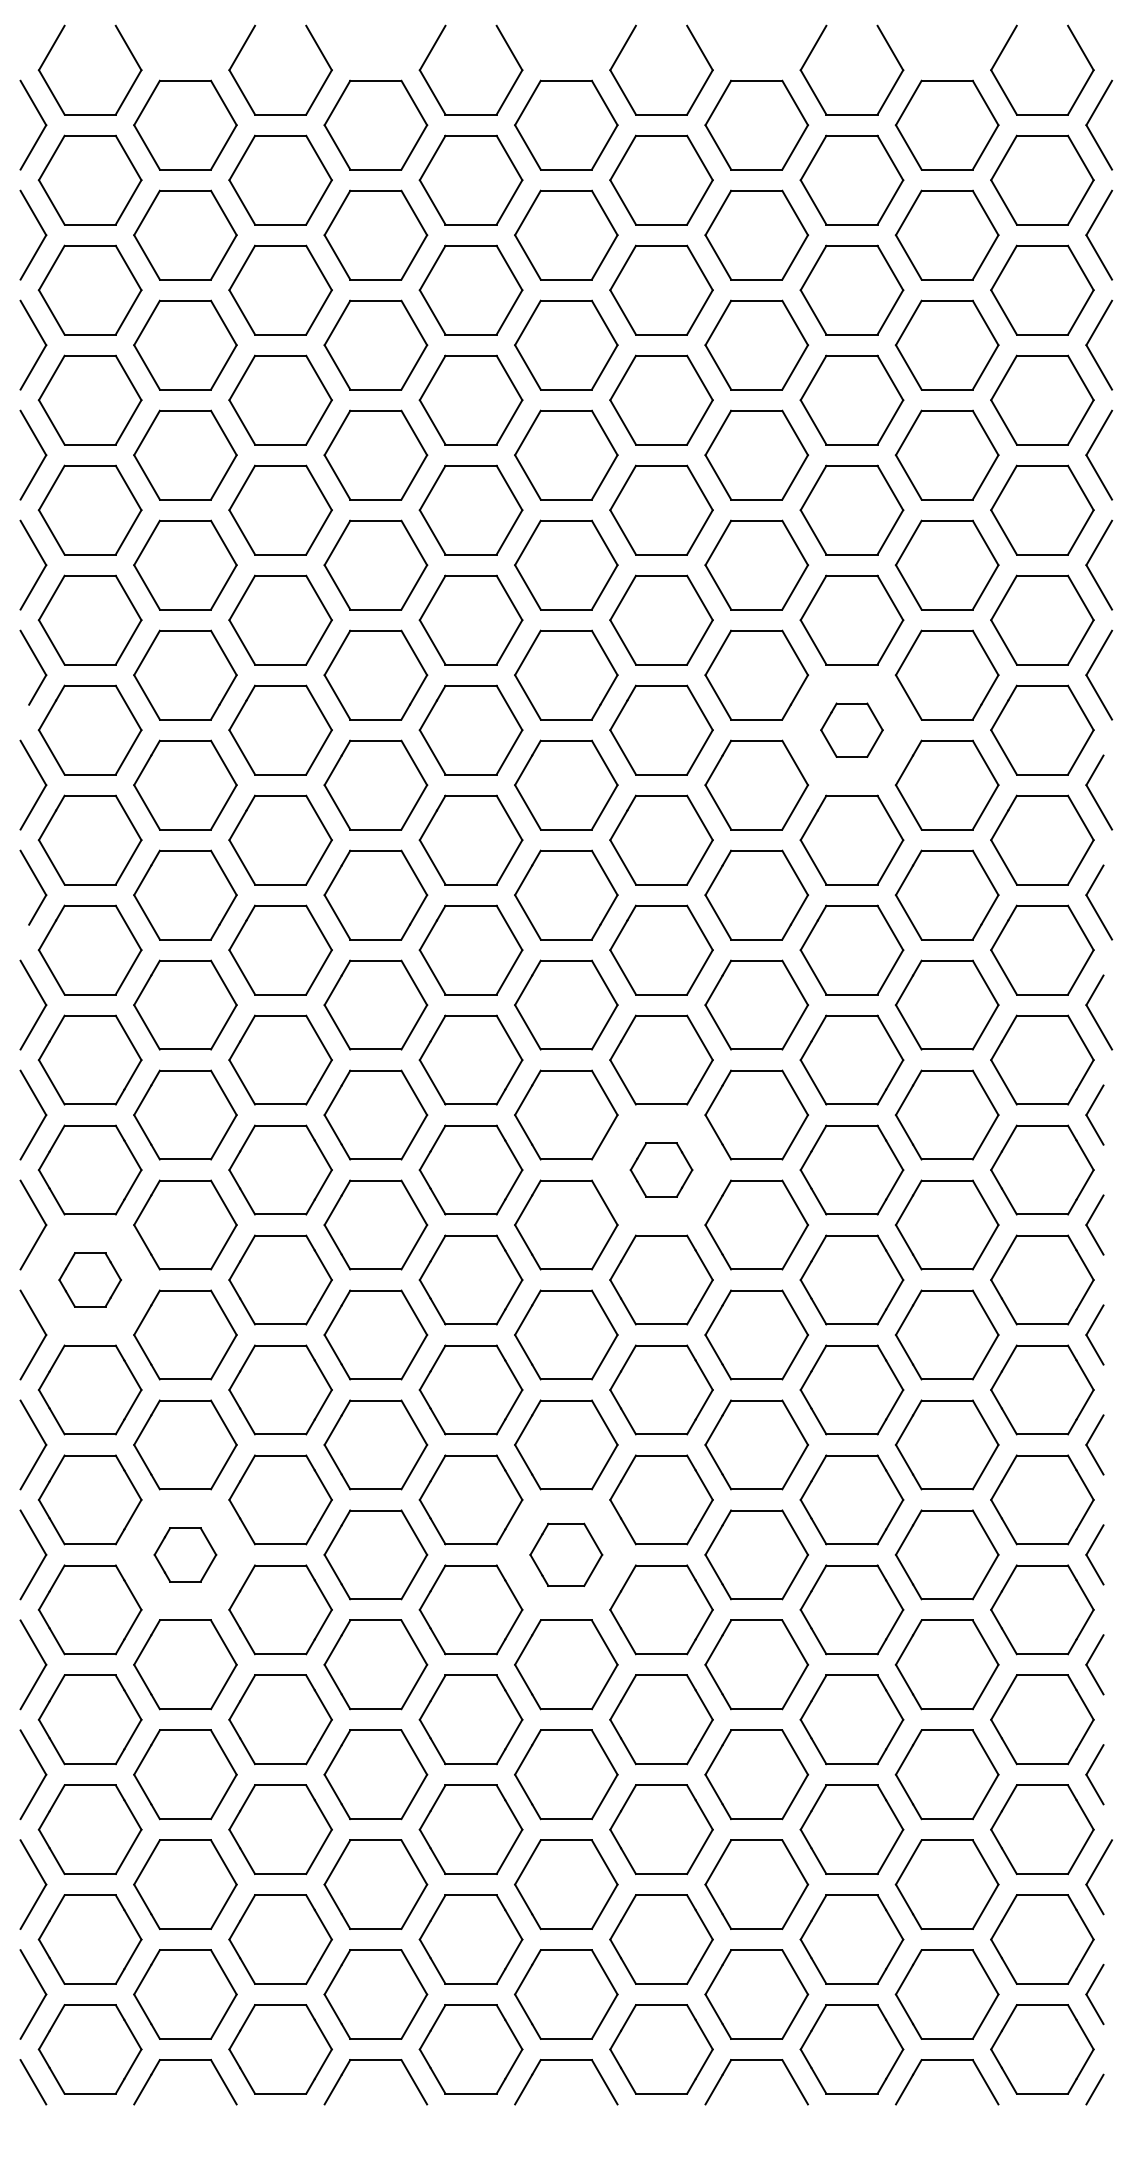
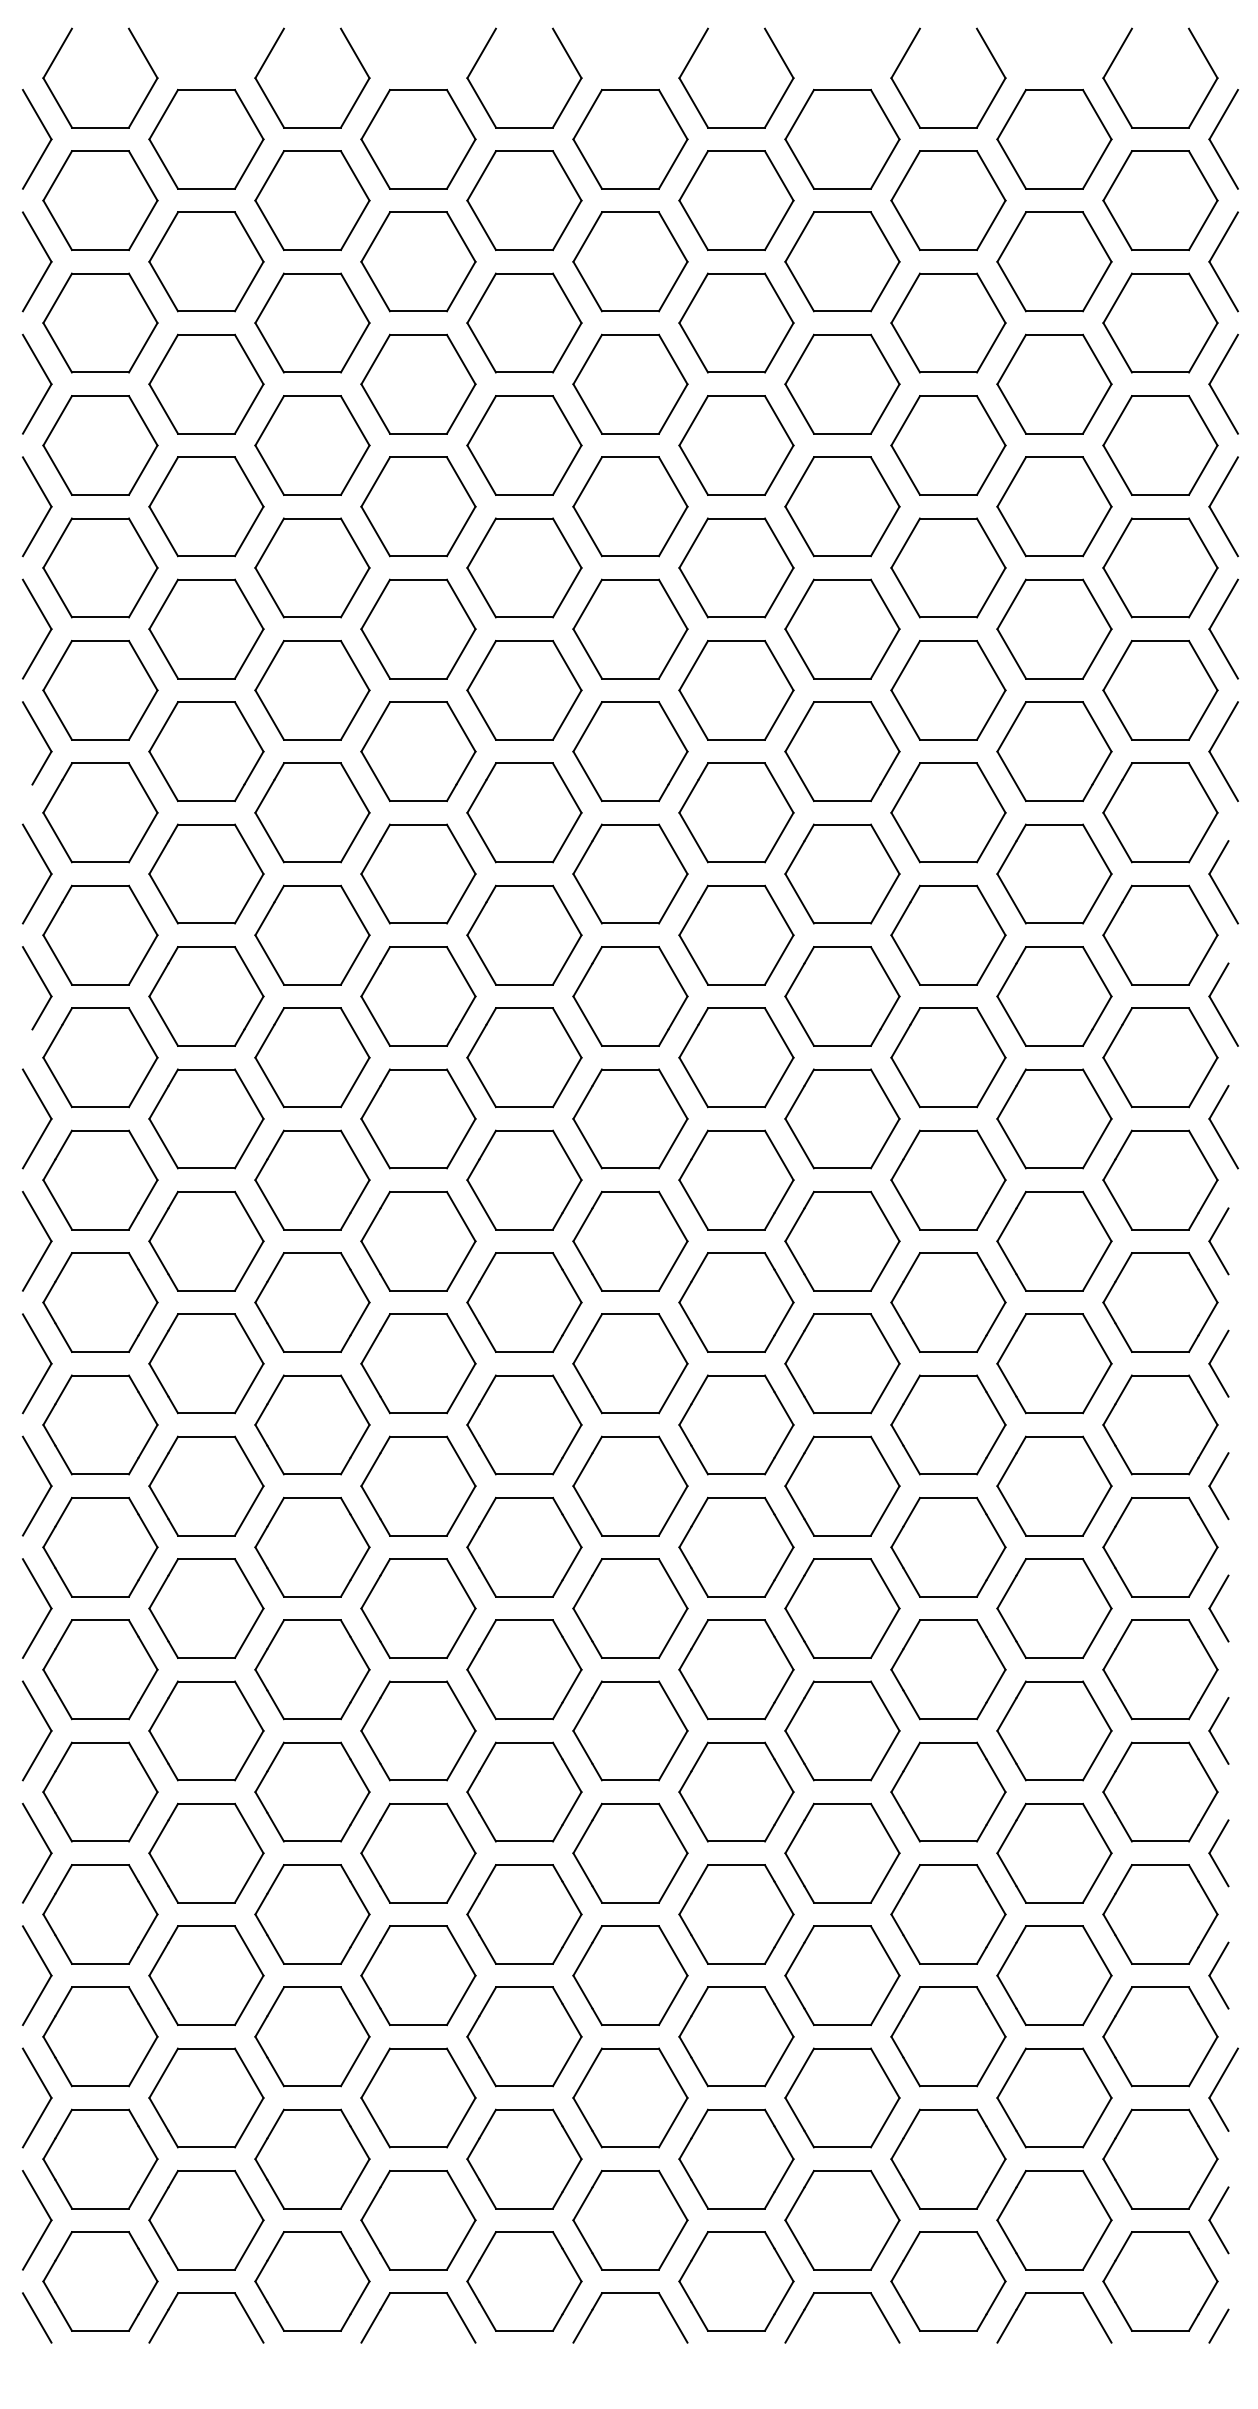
part: (852, 729) -> (948, 812), size x1.67
part: (661, 1170) -> (736, 1302), size x1.67
part: (90, 1279) -> (100, 1424), size x1.67
part: (185, 1554) -> (206, 1730), size x1.67
part: (566, 1554) -> (630, 1730), size x1.43

